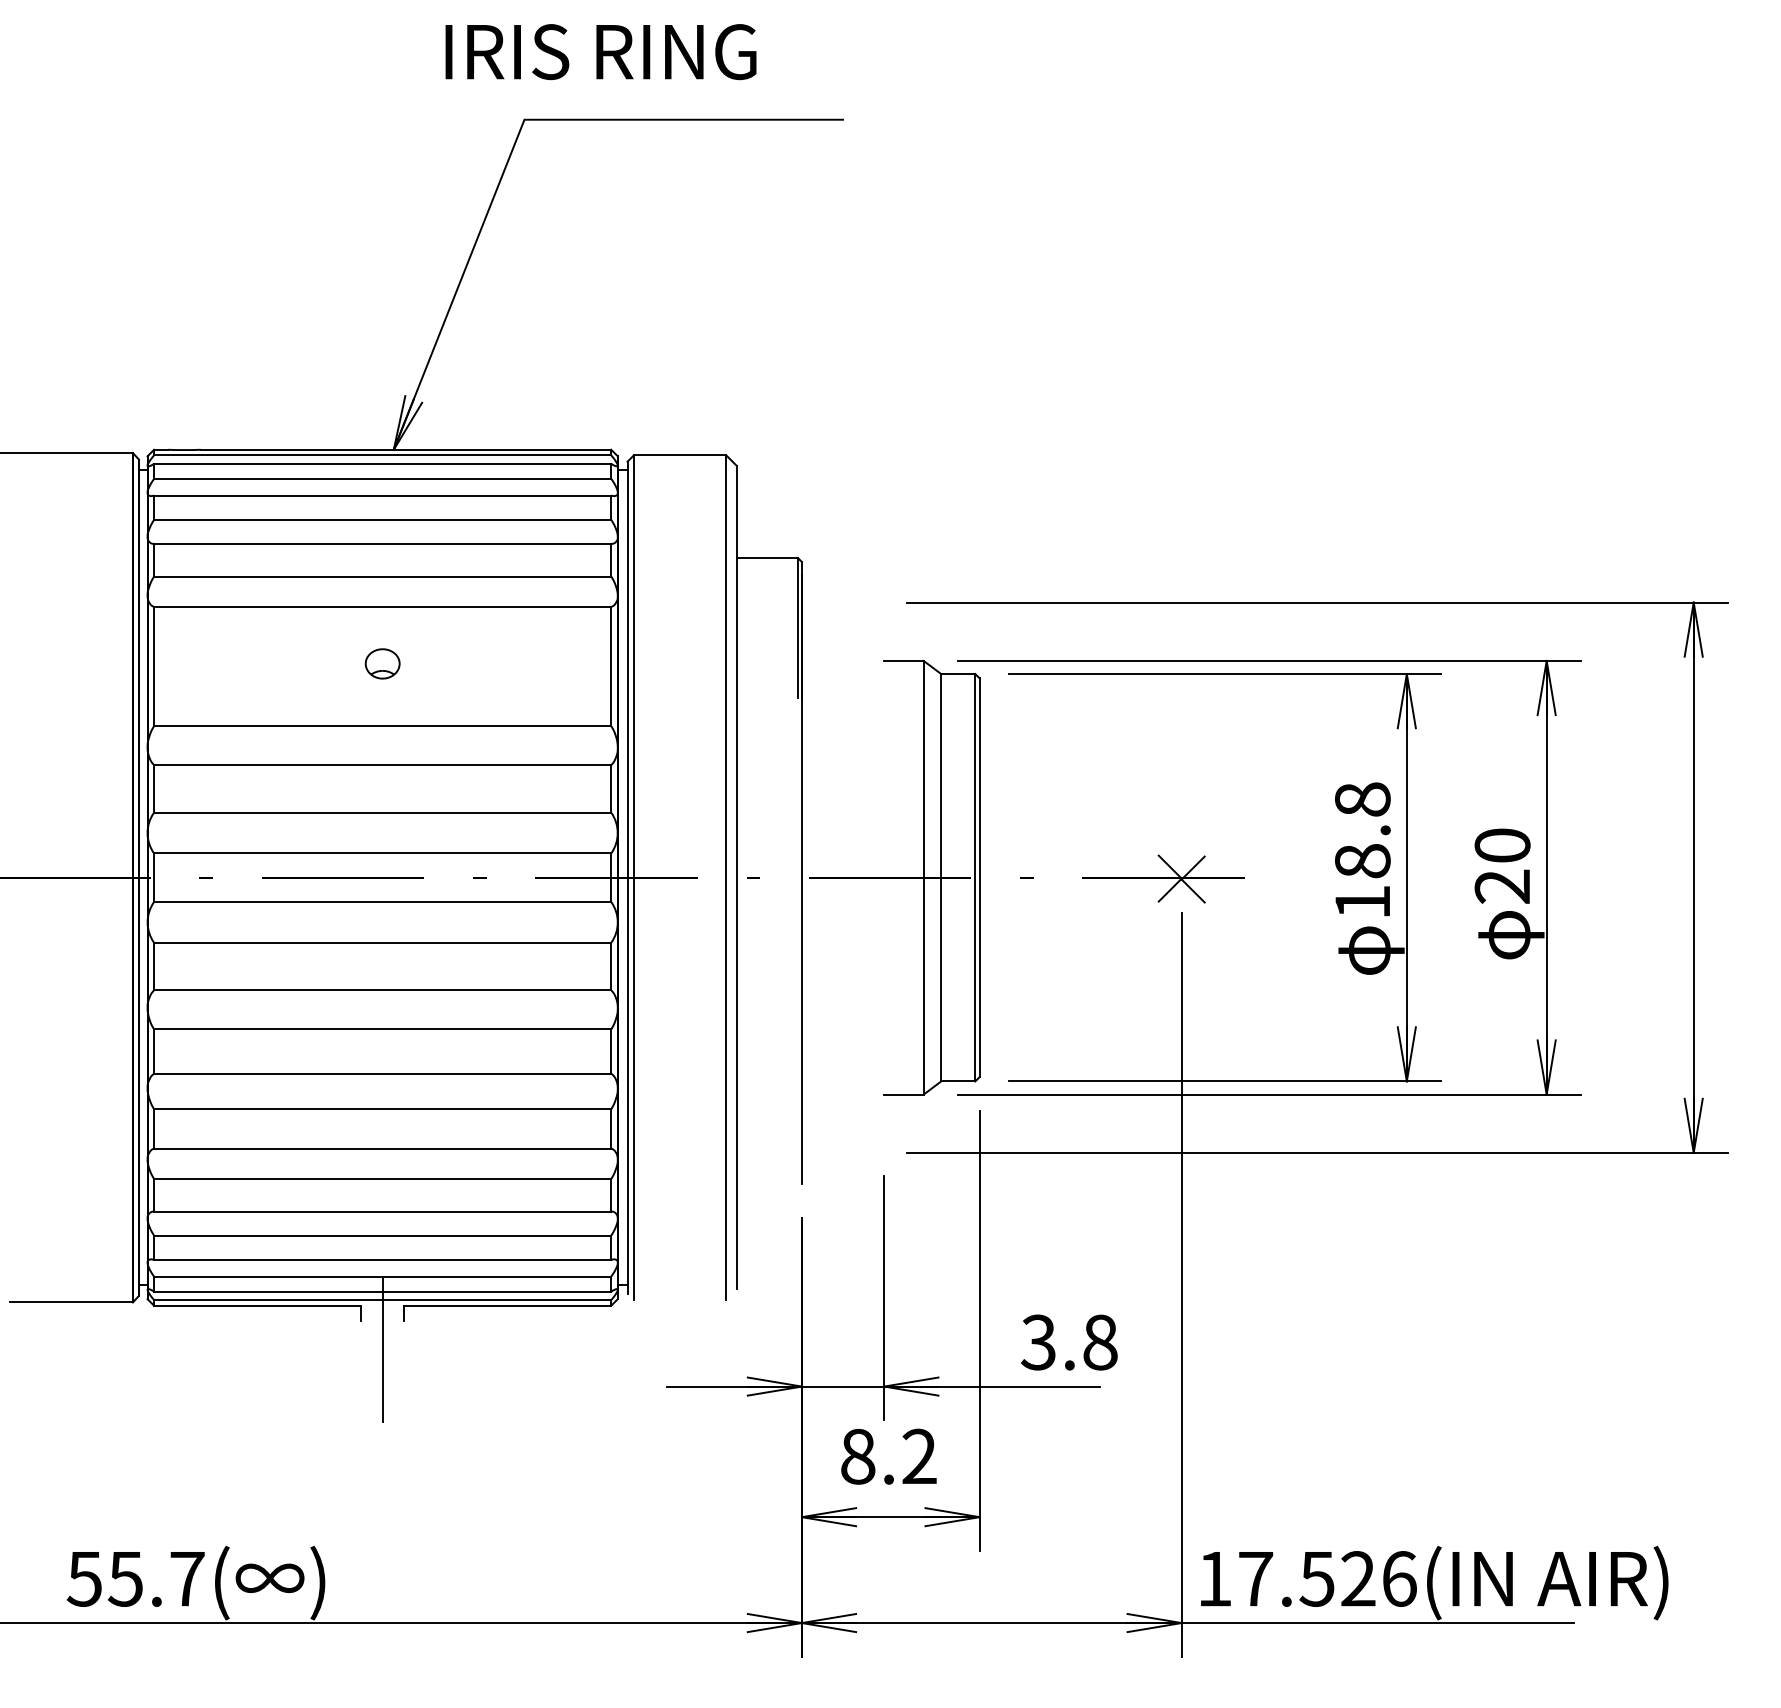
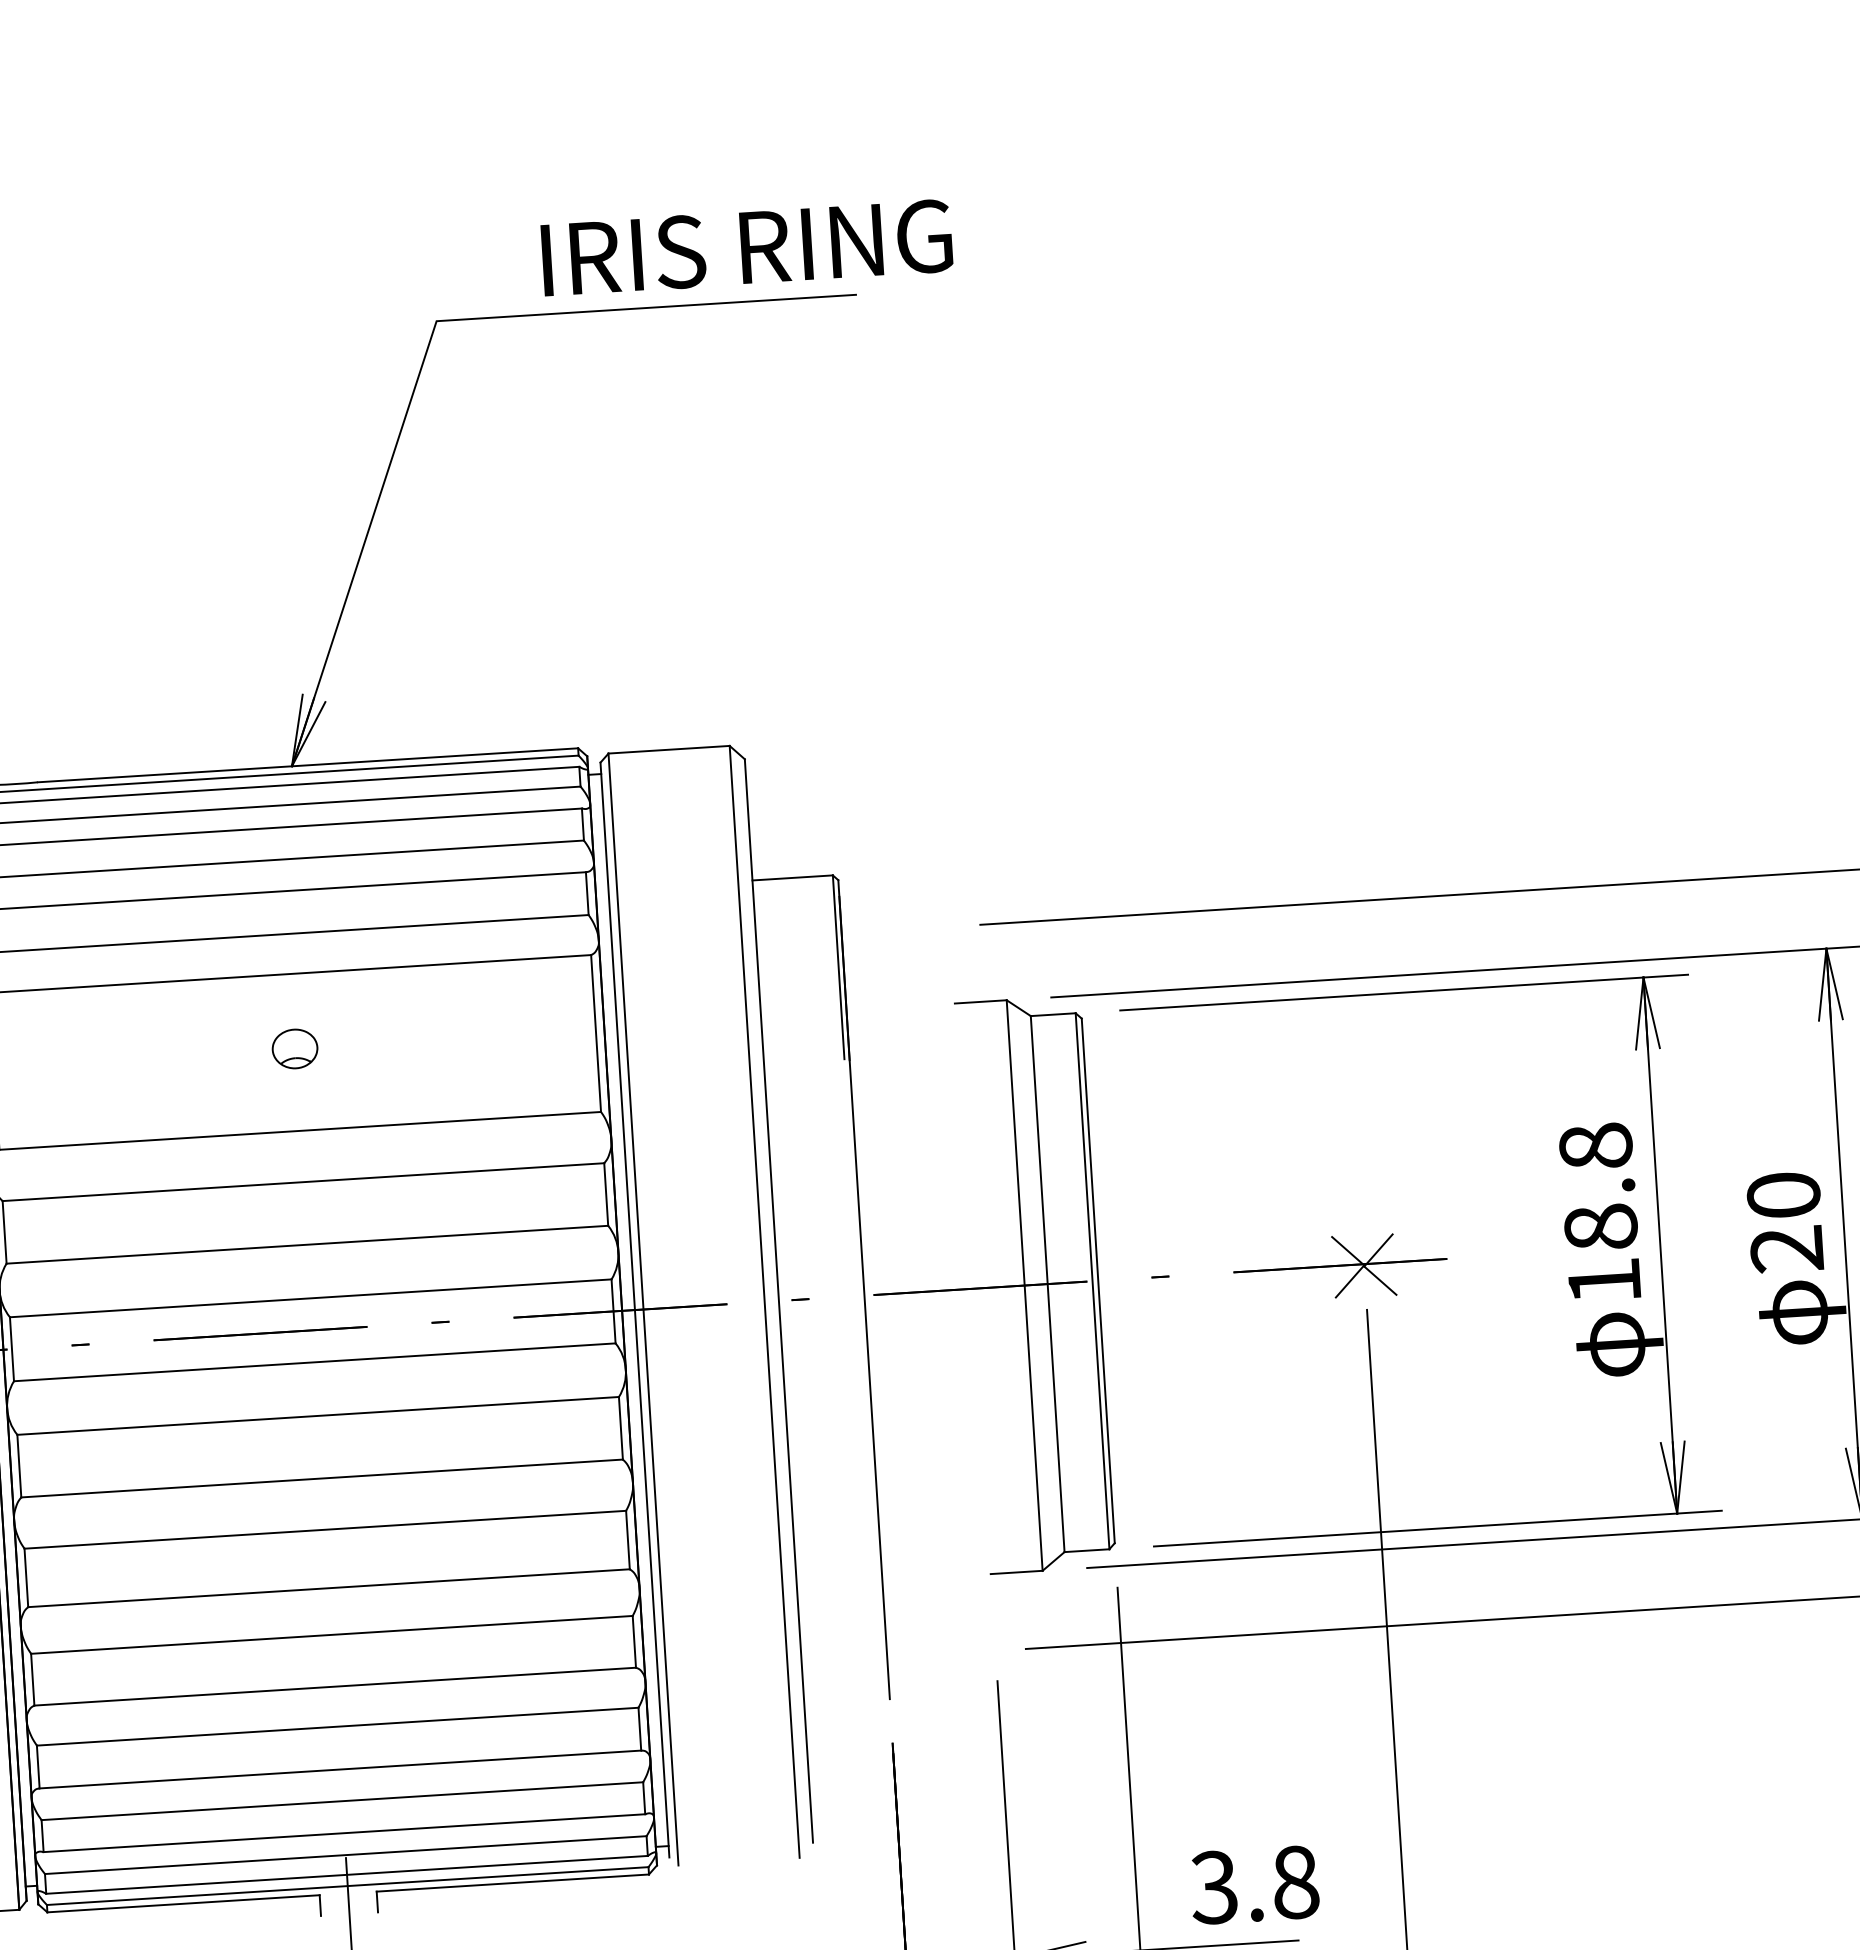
text: (600, 52) -> (746, 248), moved

